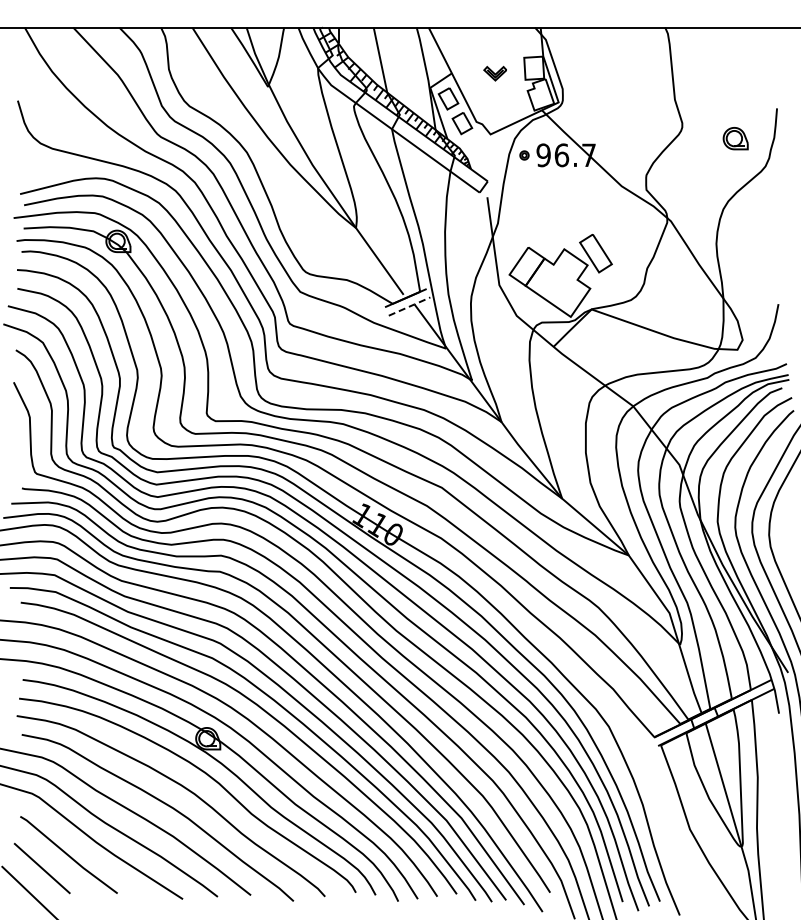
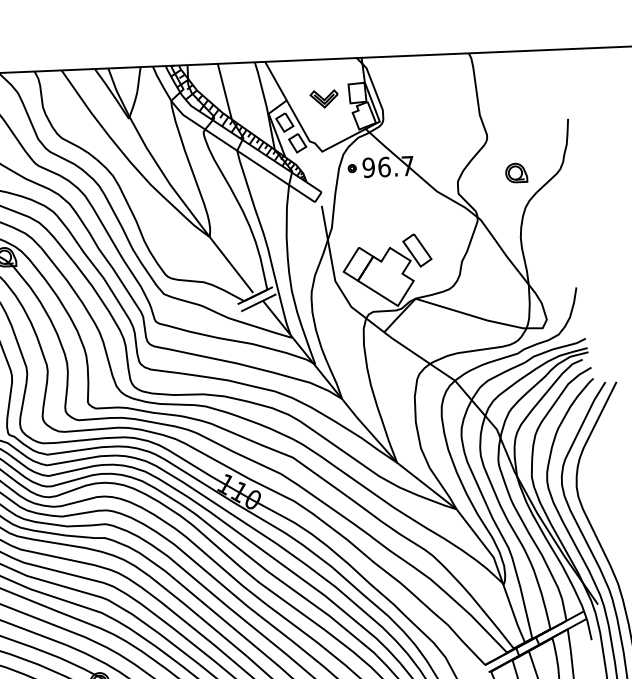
part: (494, 73) -> (323, 99), size x1.43
part: (735, 138) -> (516, 172), moved
line: (410, 306) -> (259, 302), dashed -> solid

